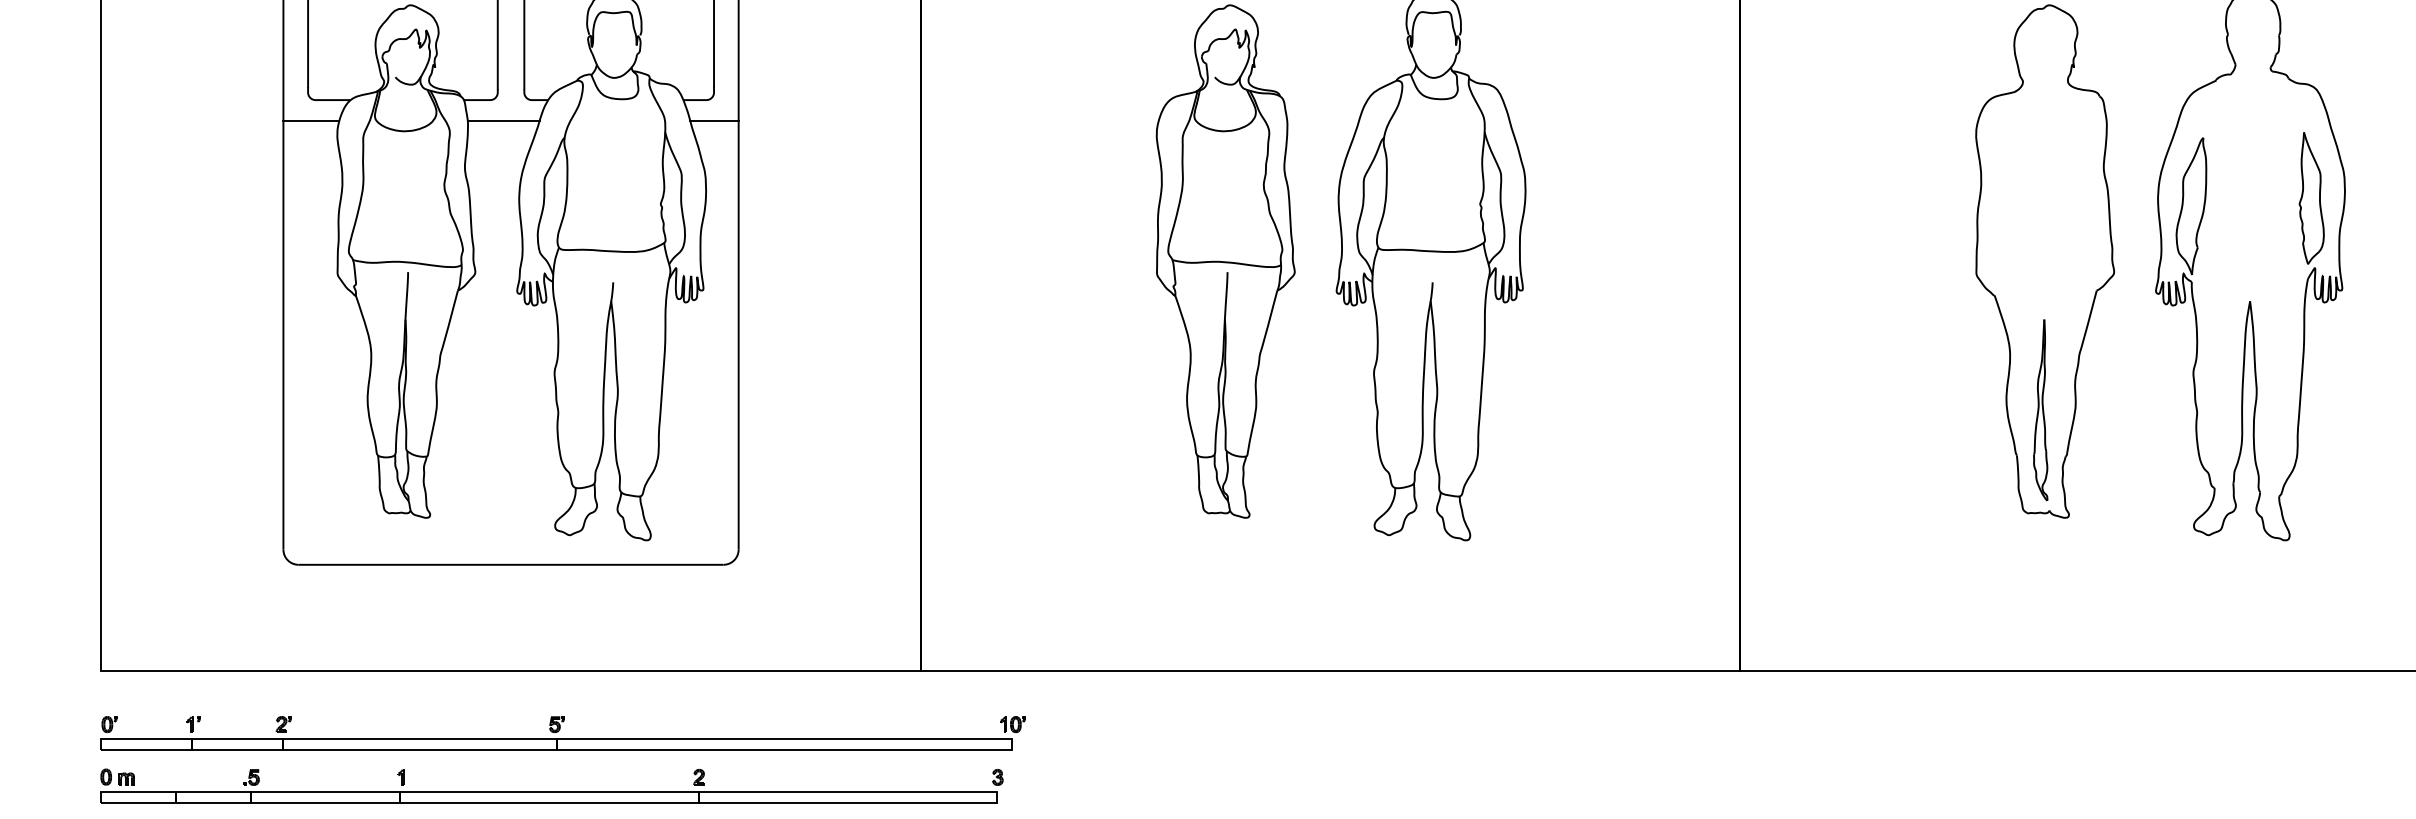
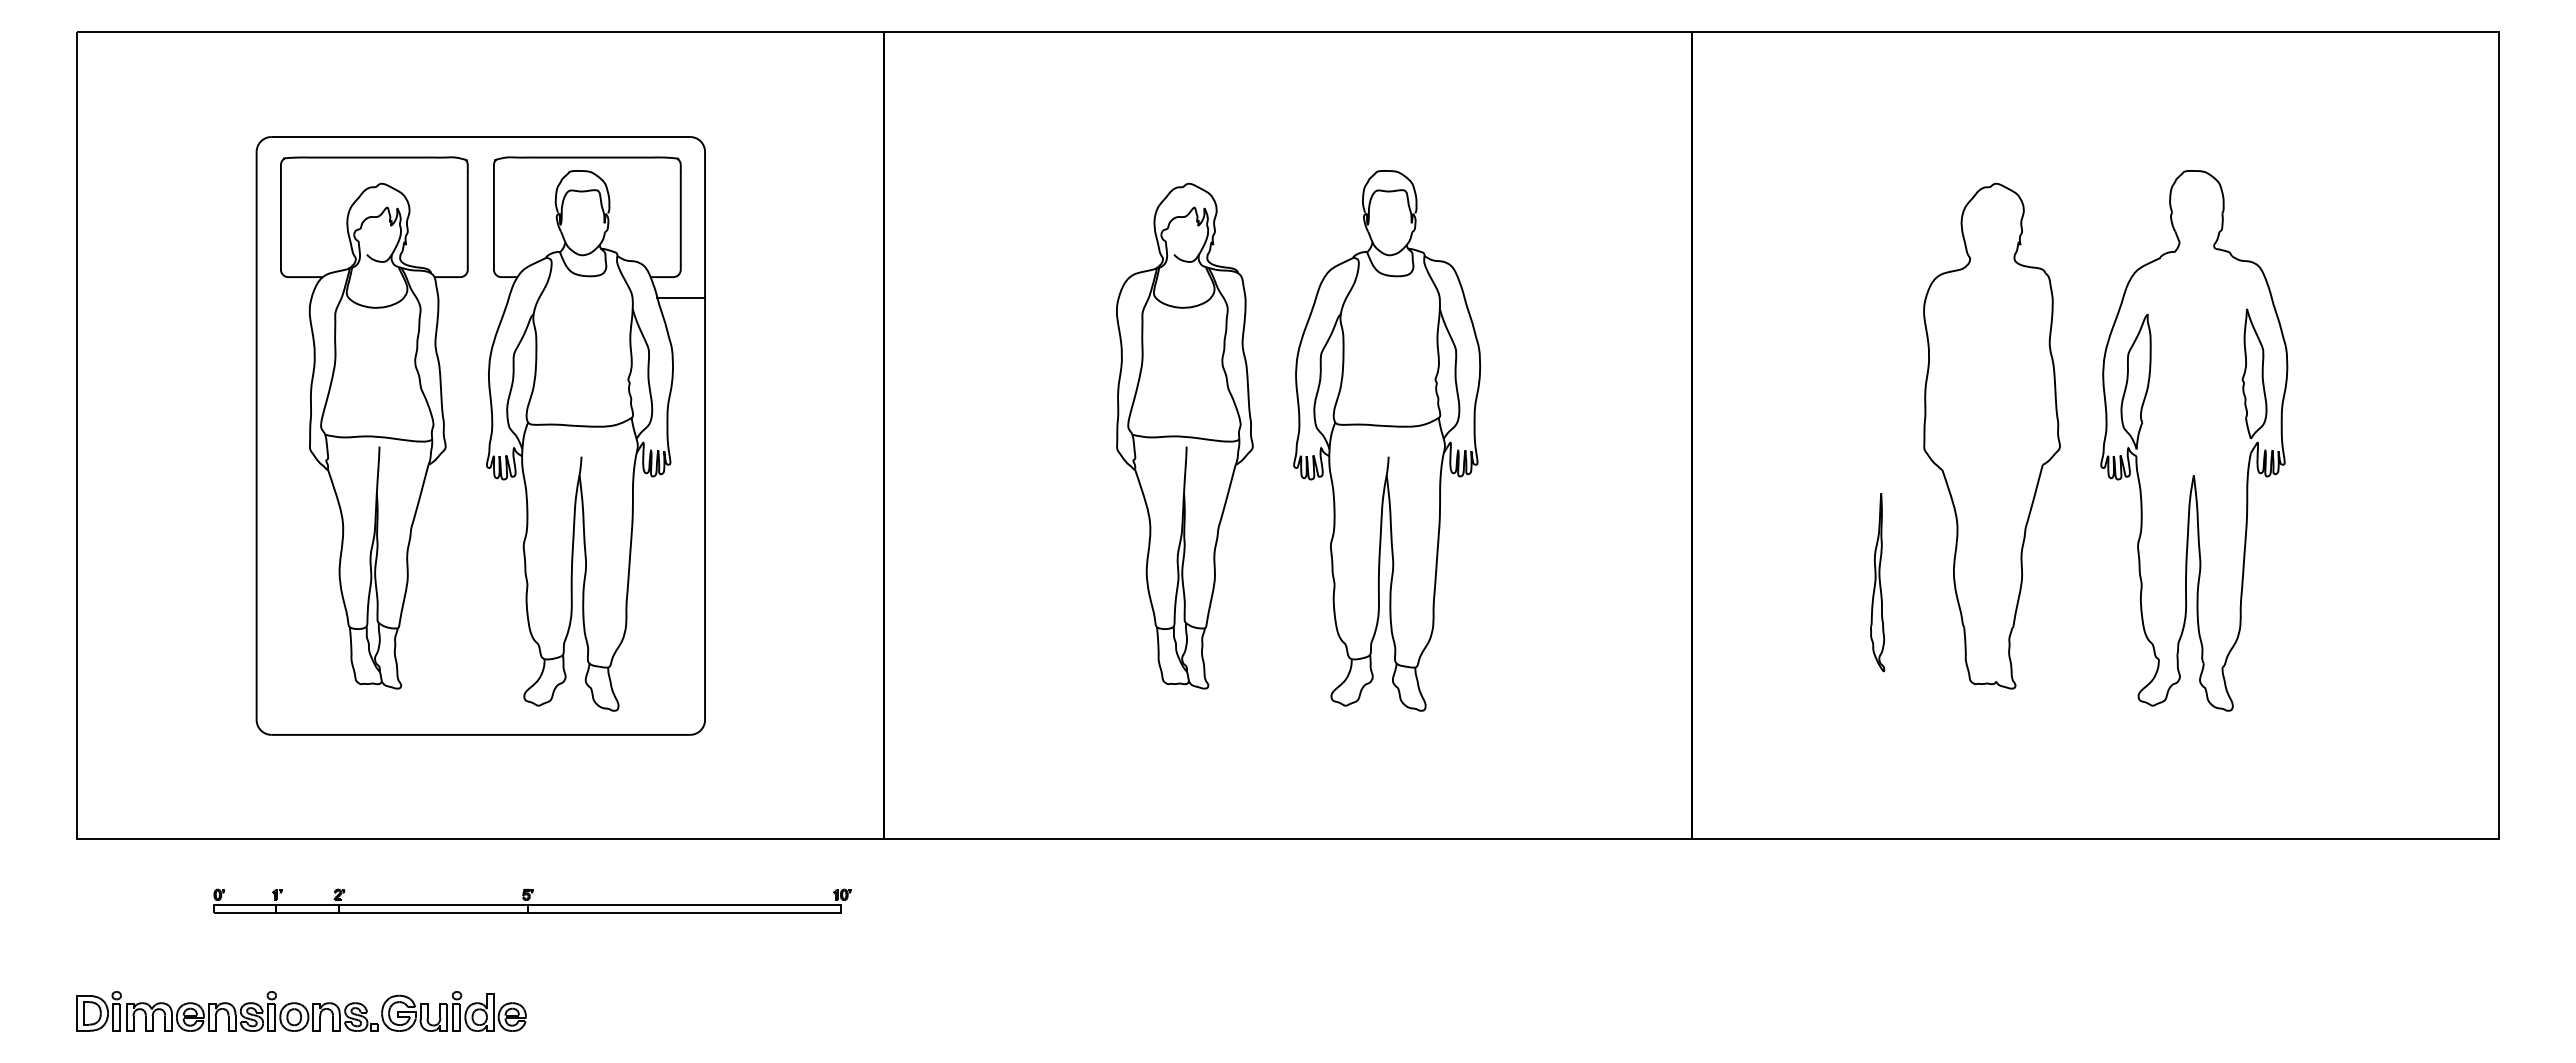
line: (310, 120) -> (283, 297), removed
line: (503, 120) -> (473, 297), removed
part: (2040, 410) -> (1877, 582), moved
part: (562, 732) -> (531, 900), size x0.7
part: (552, 785) -> (521, 952), removed

